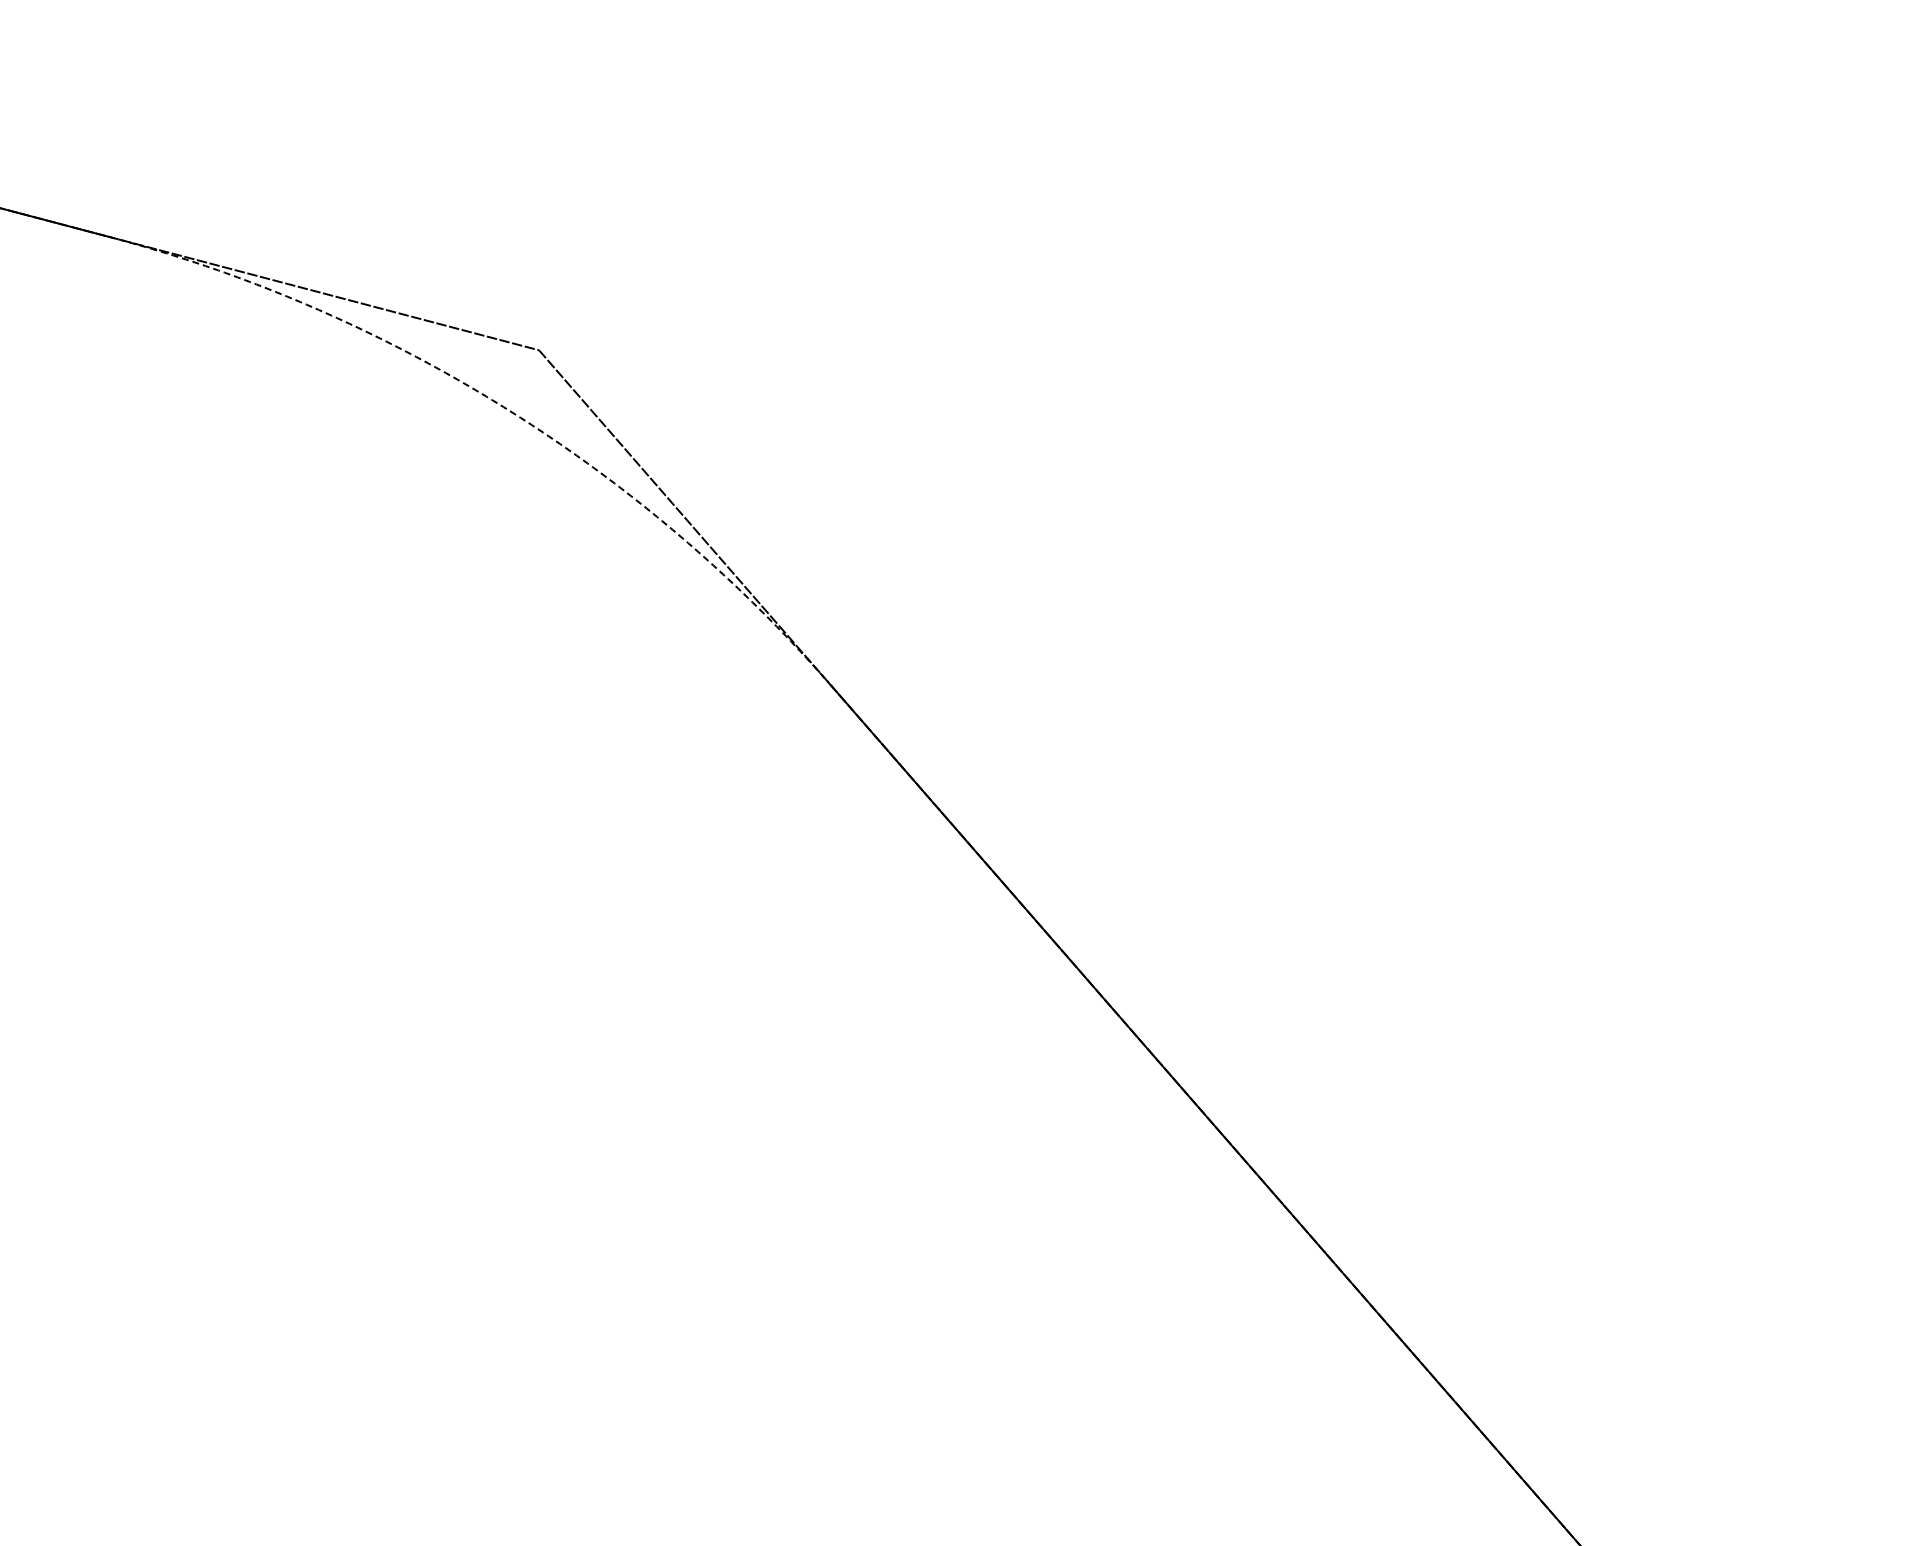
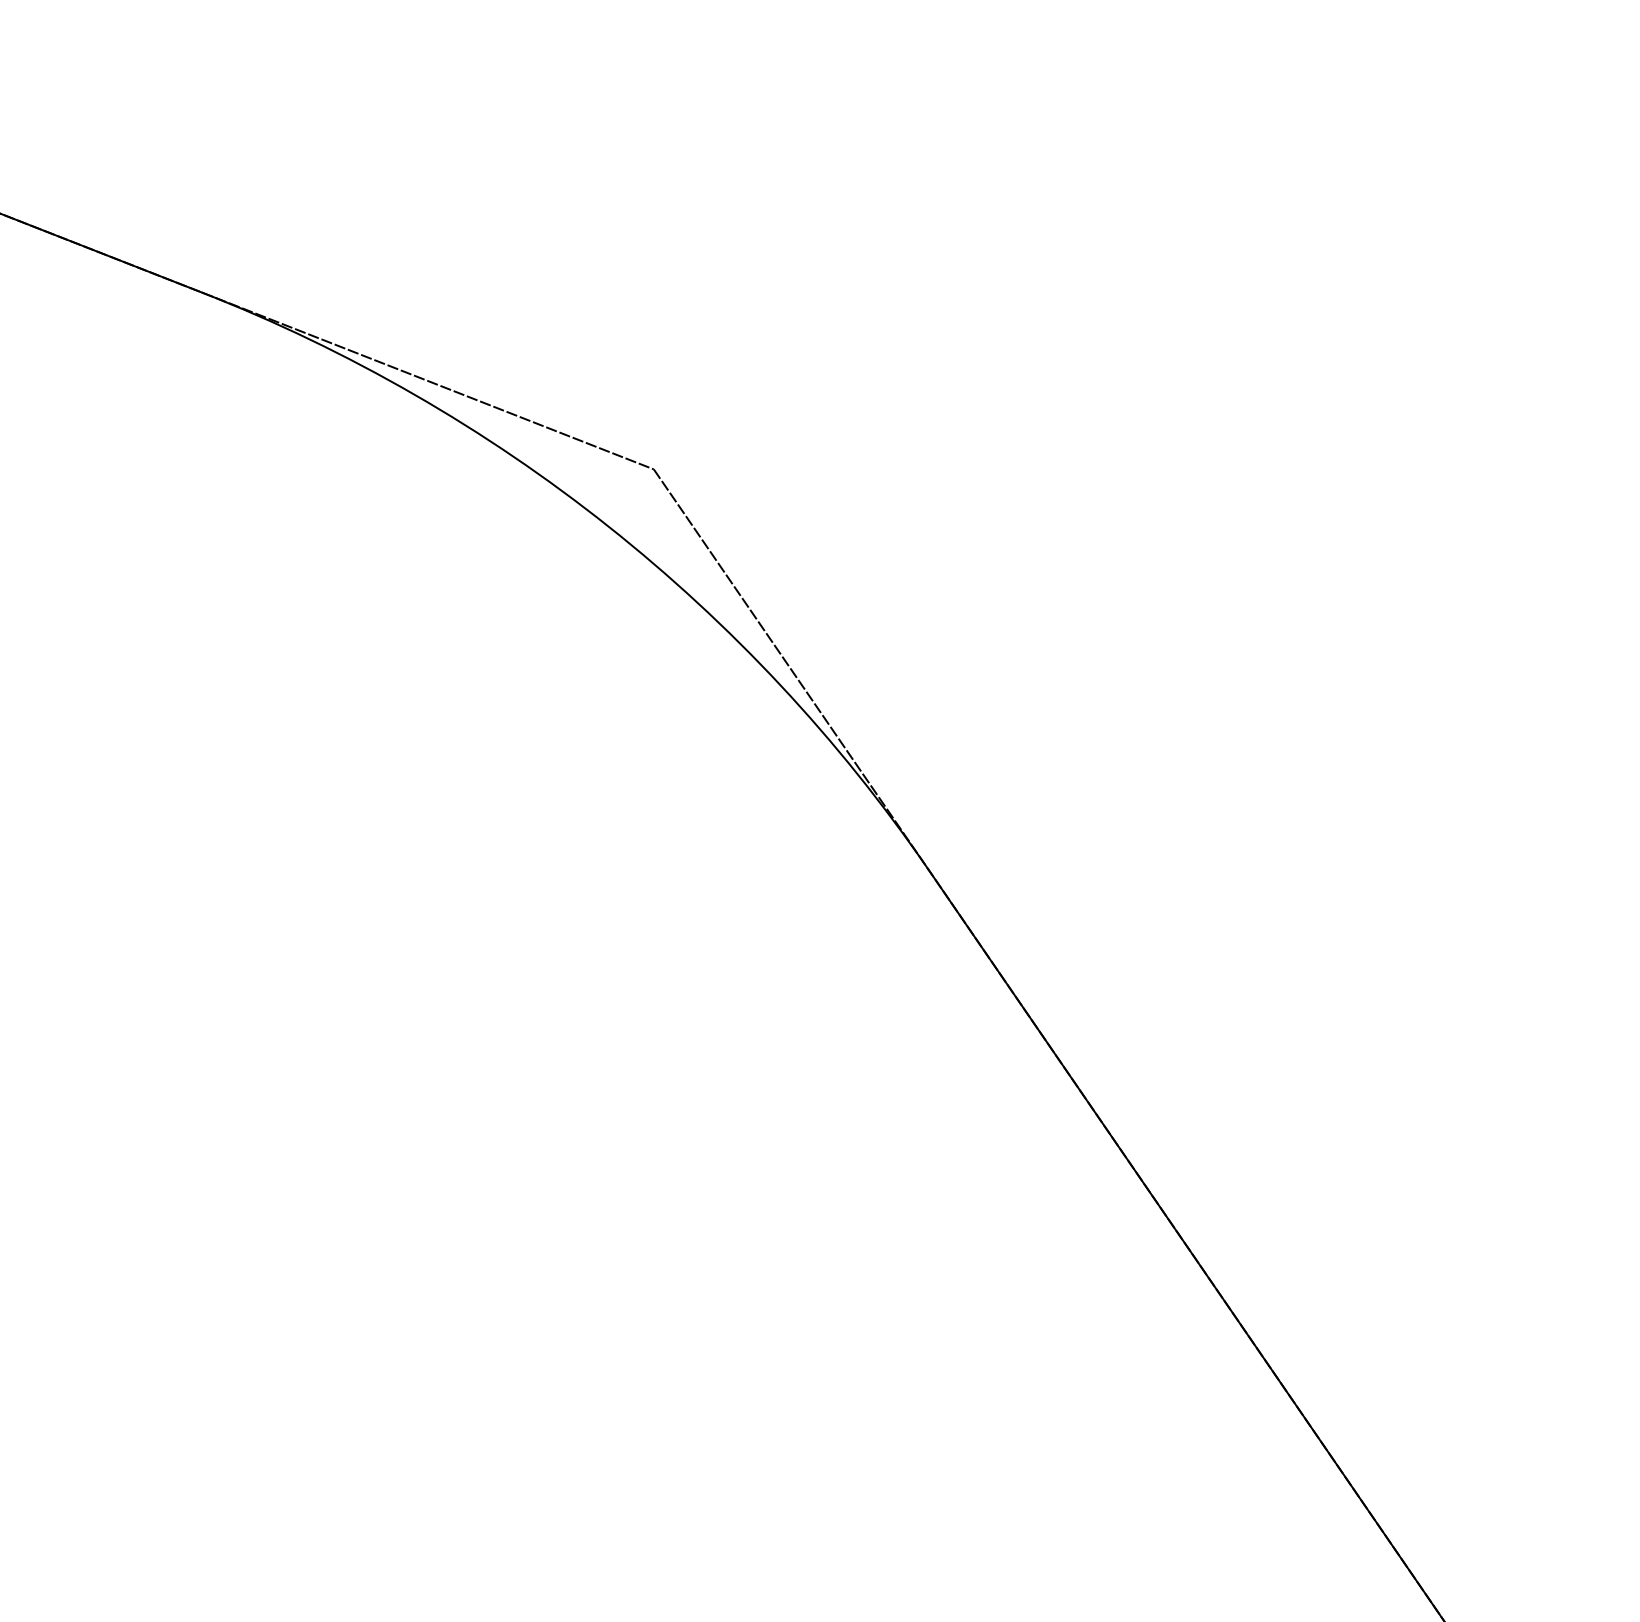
arc: (503, 407) -> (608, 526), dashed -> solid

